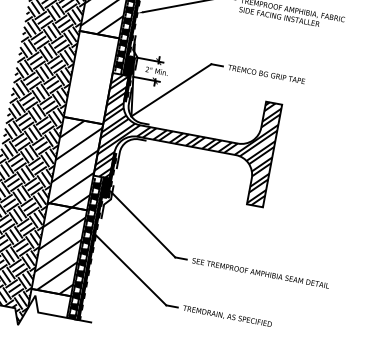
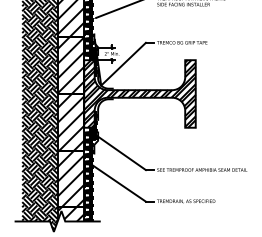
hatch: (92, 77) -> (71, 65), added
hatch: (49, 303) -> (71, 214), added

